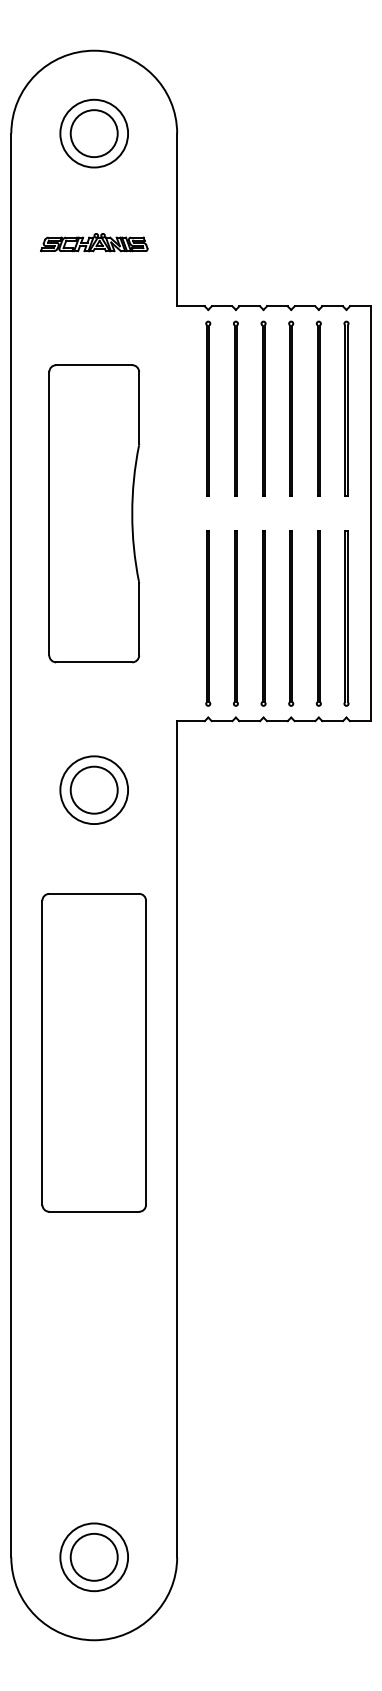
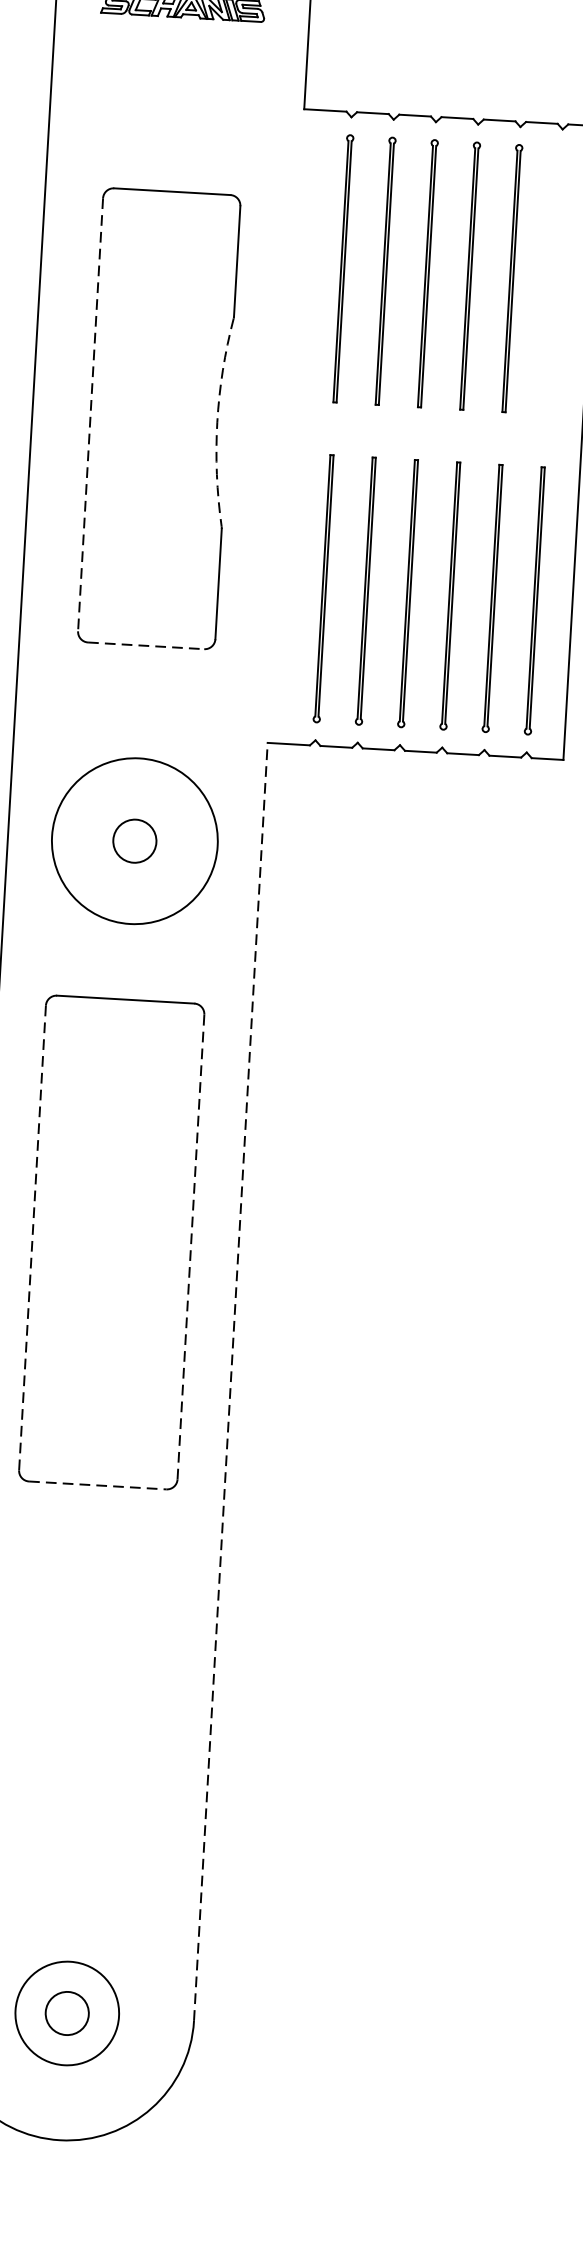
part: (346, 408) -> (554, 280), removed
line: (49, 513) -> (90, 414), solid -> dashed
arc: (132, 513) -> (217, 421), solid -> dashed
line: (94, 662) -> (146, 646), solid -> dashed
circle: (93, 789) -> (133, 840), size x0.6
circle: (94, 790) -> (135, 841), size x1.6
line: (146, 1052) -> (191, 1246), solid -> dashed
line: (42, 1053) -> (32, 1239), solid -> dashed
line: (177, 1138) -> (231, 1380), solid -> dashed
line: (94, 1211) -> (98, 1485), solid -> dashed
circle: (93, 1556) -> (66, 2012), size x0.6

